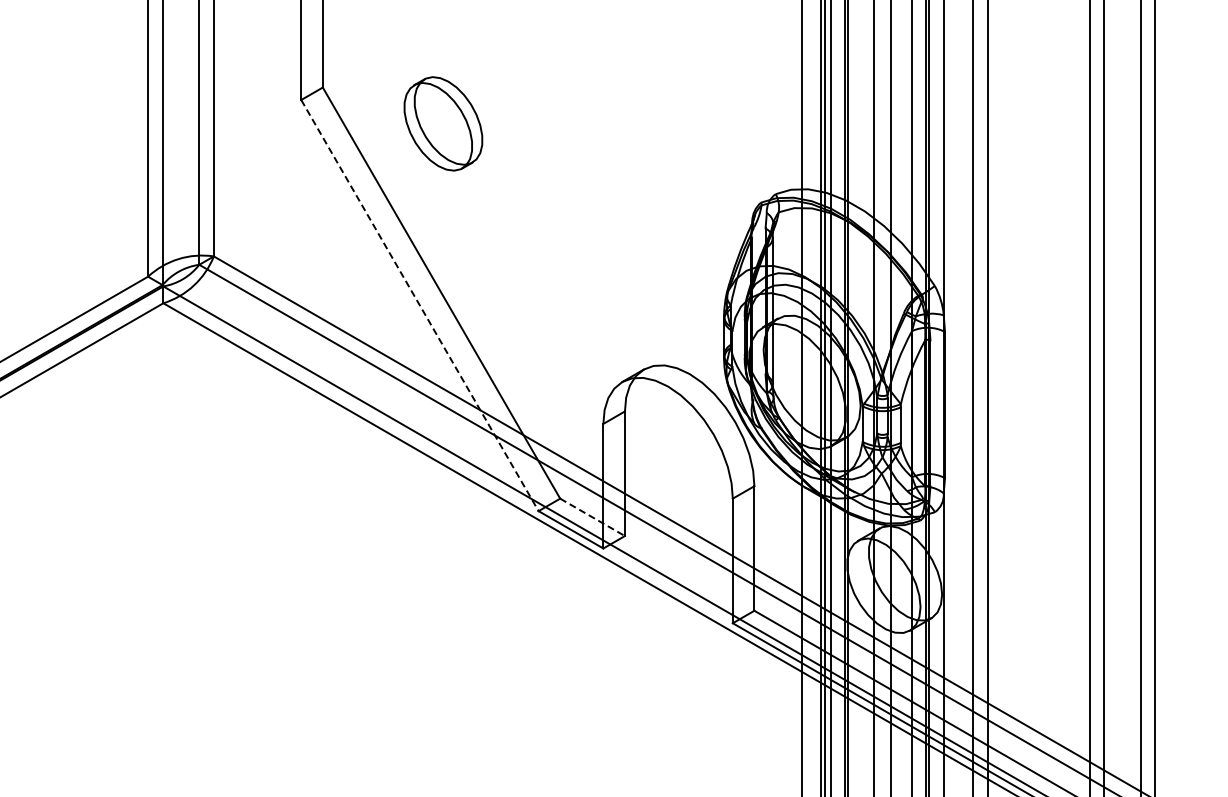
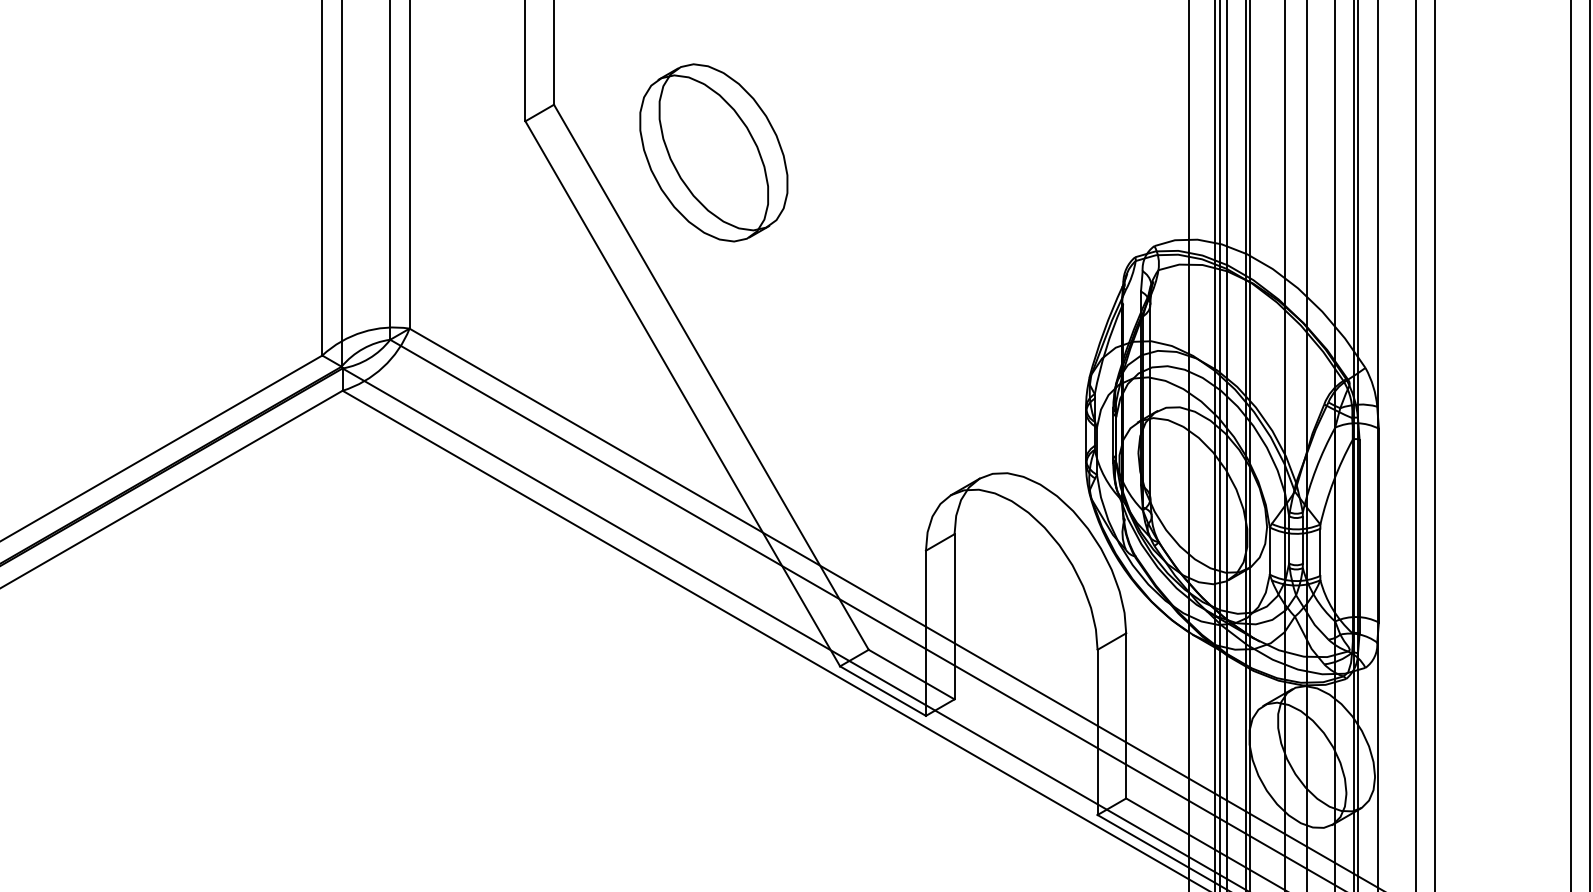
part: (443, 123) -> (713, 152), size x1.43
line: (420, 306) -> (683, 395), dashed -> solid
line: (593, 517) -> (912, 674), dashed -> solid

